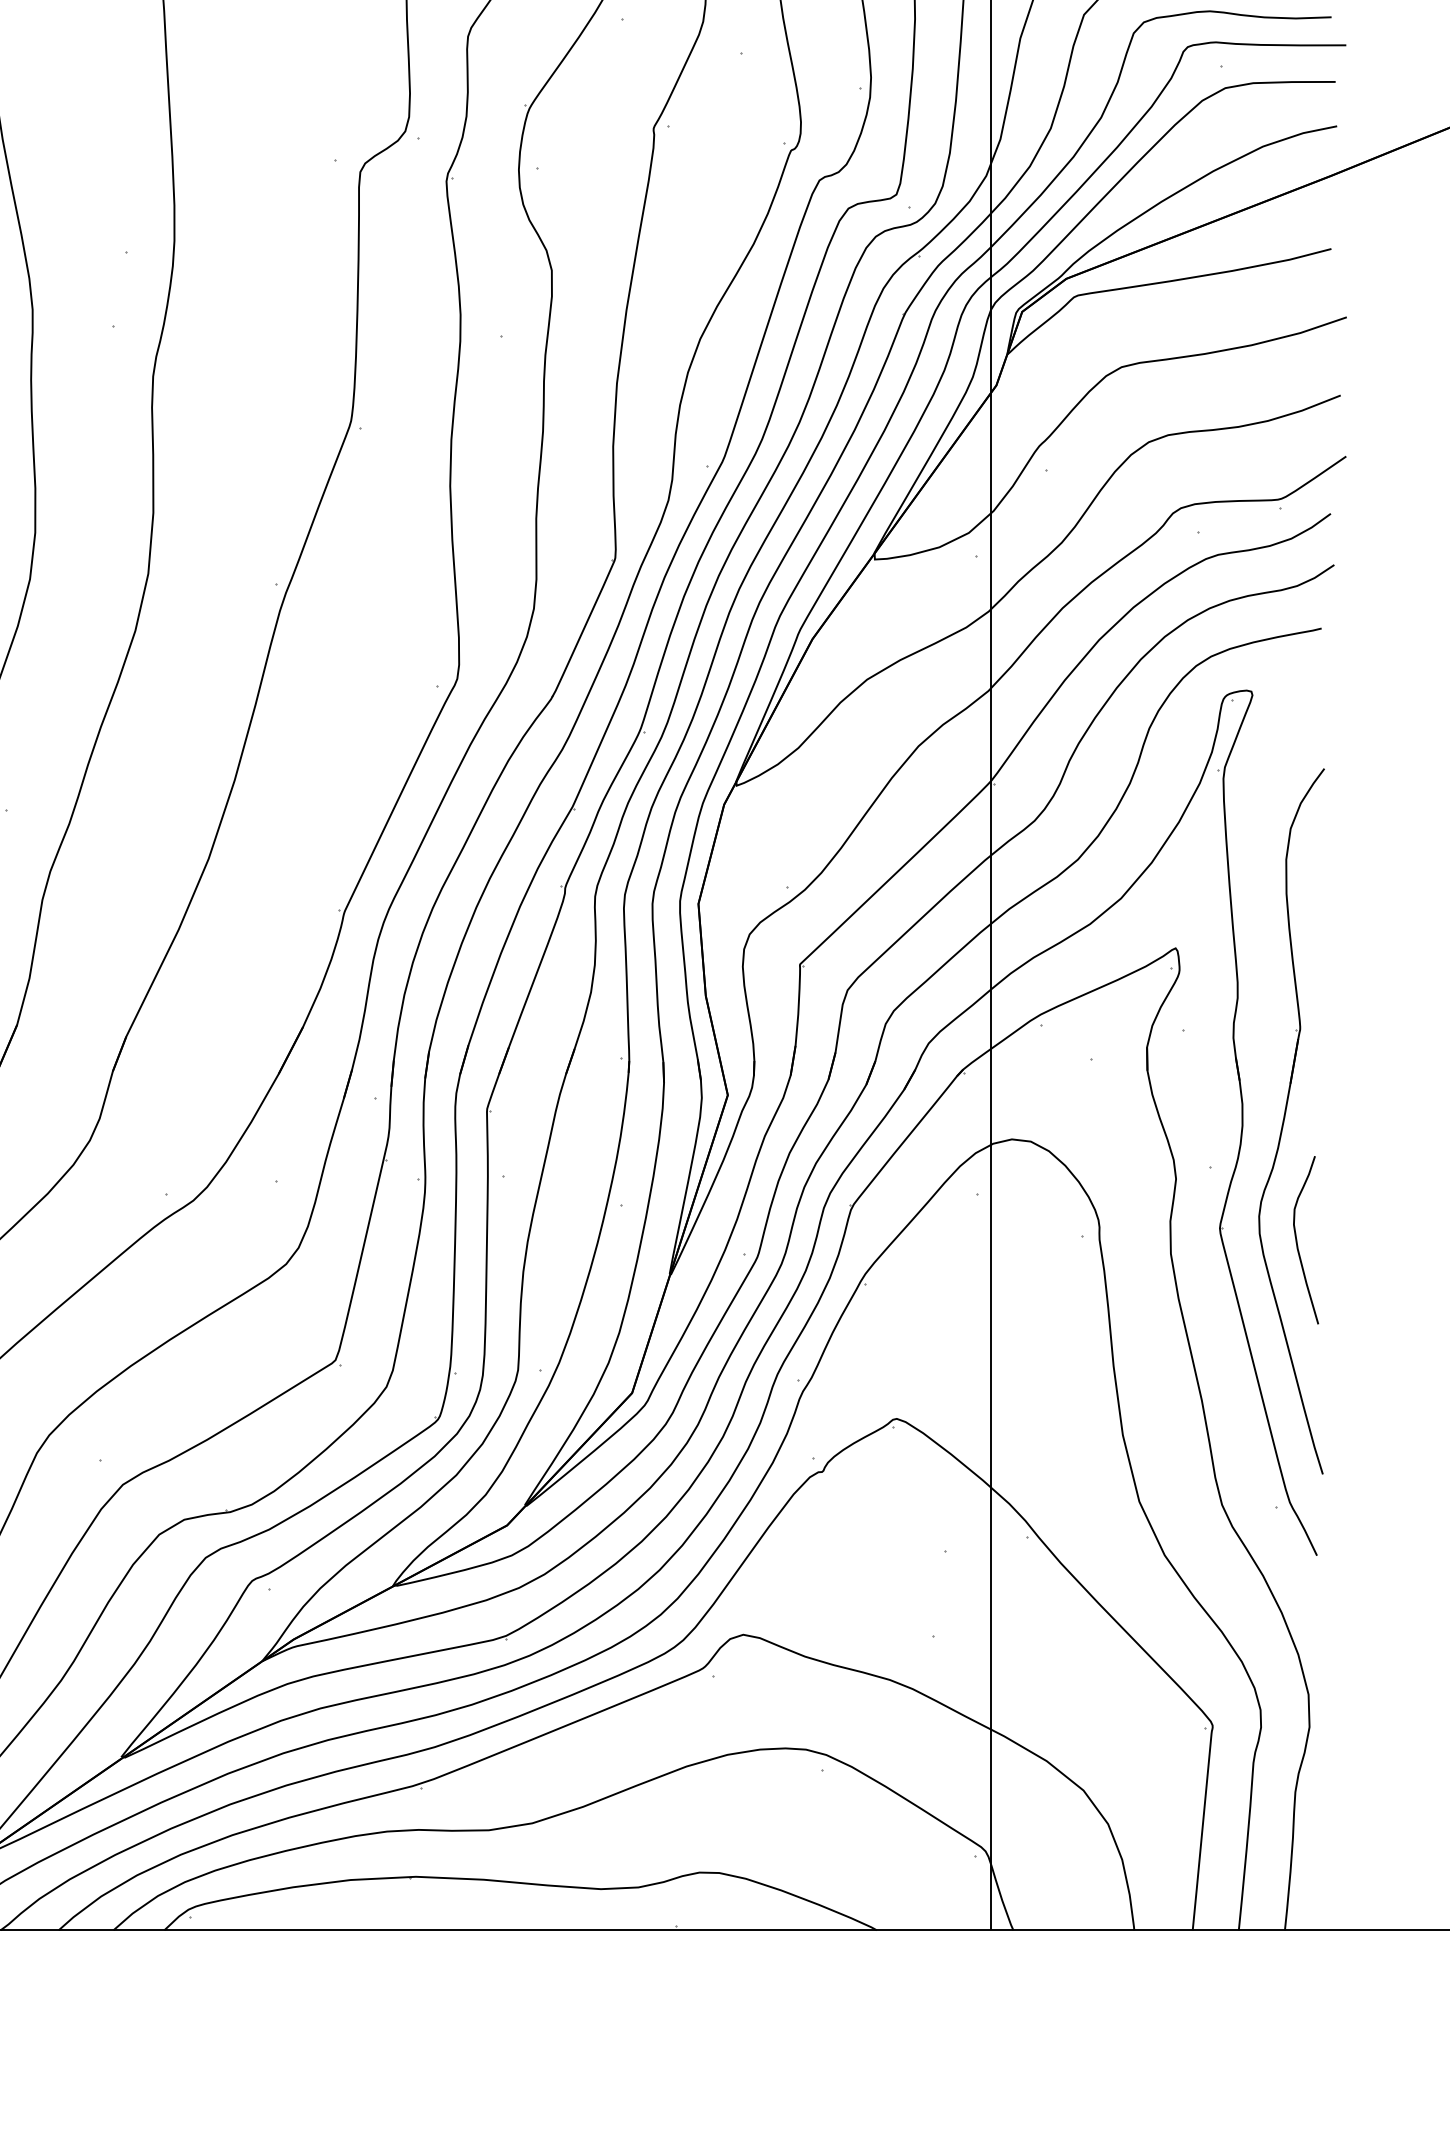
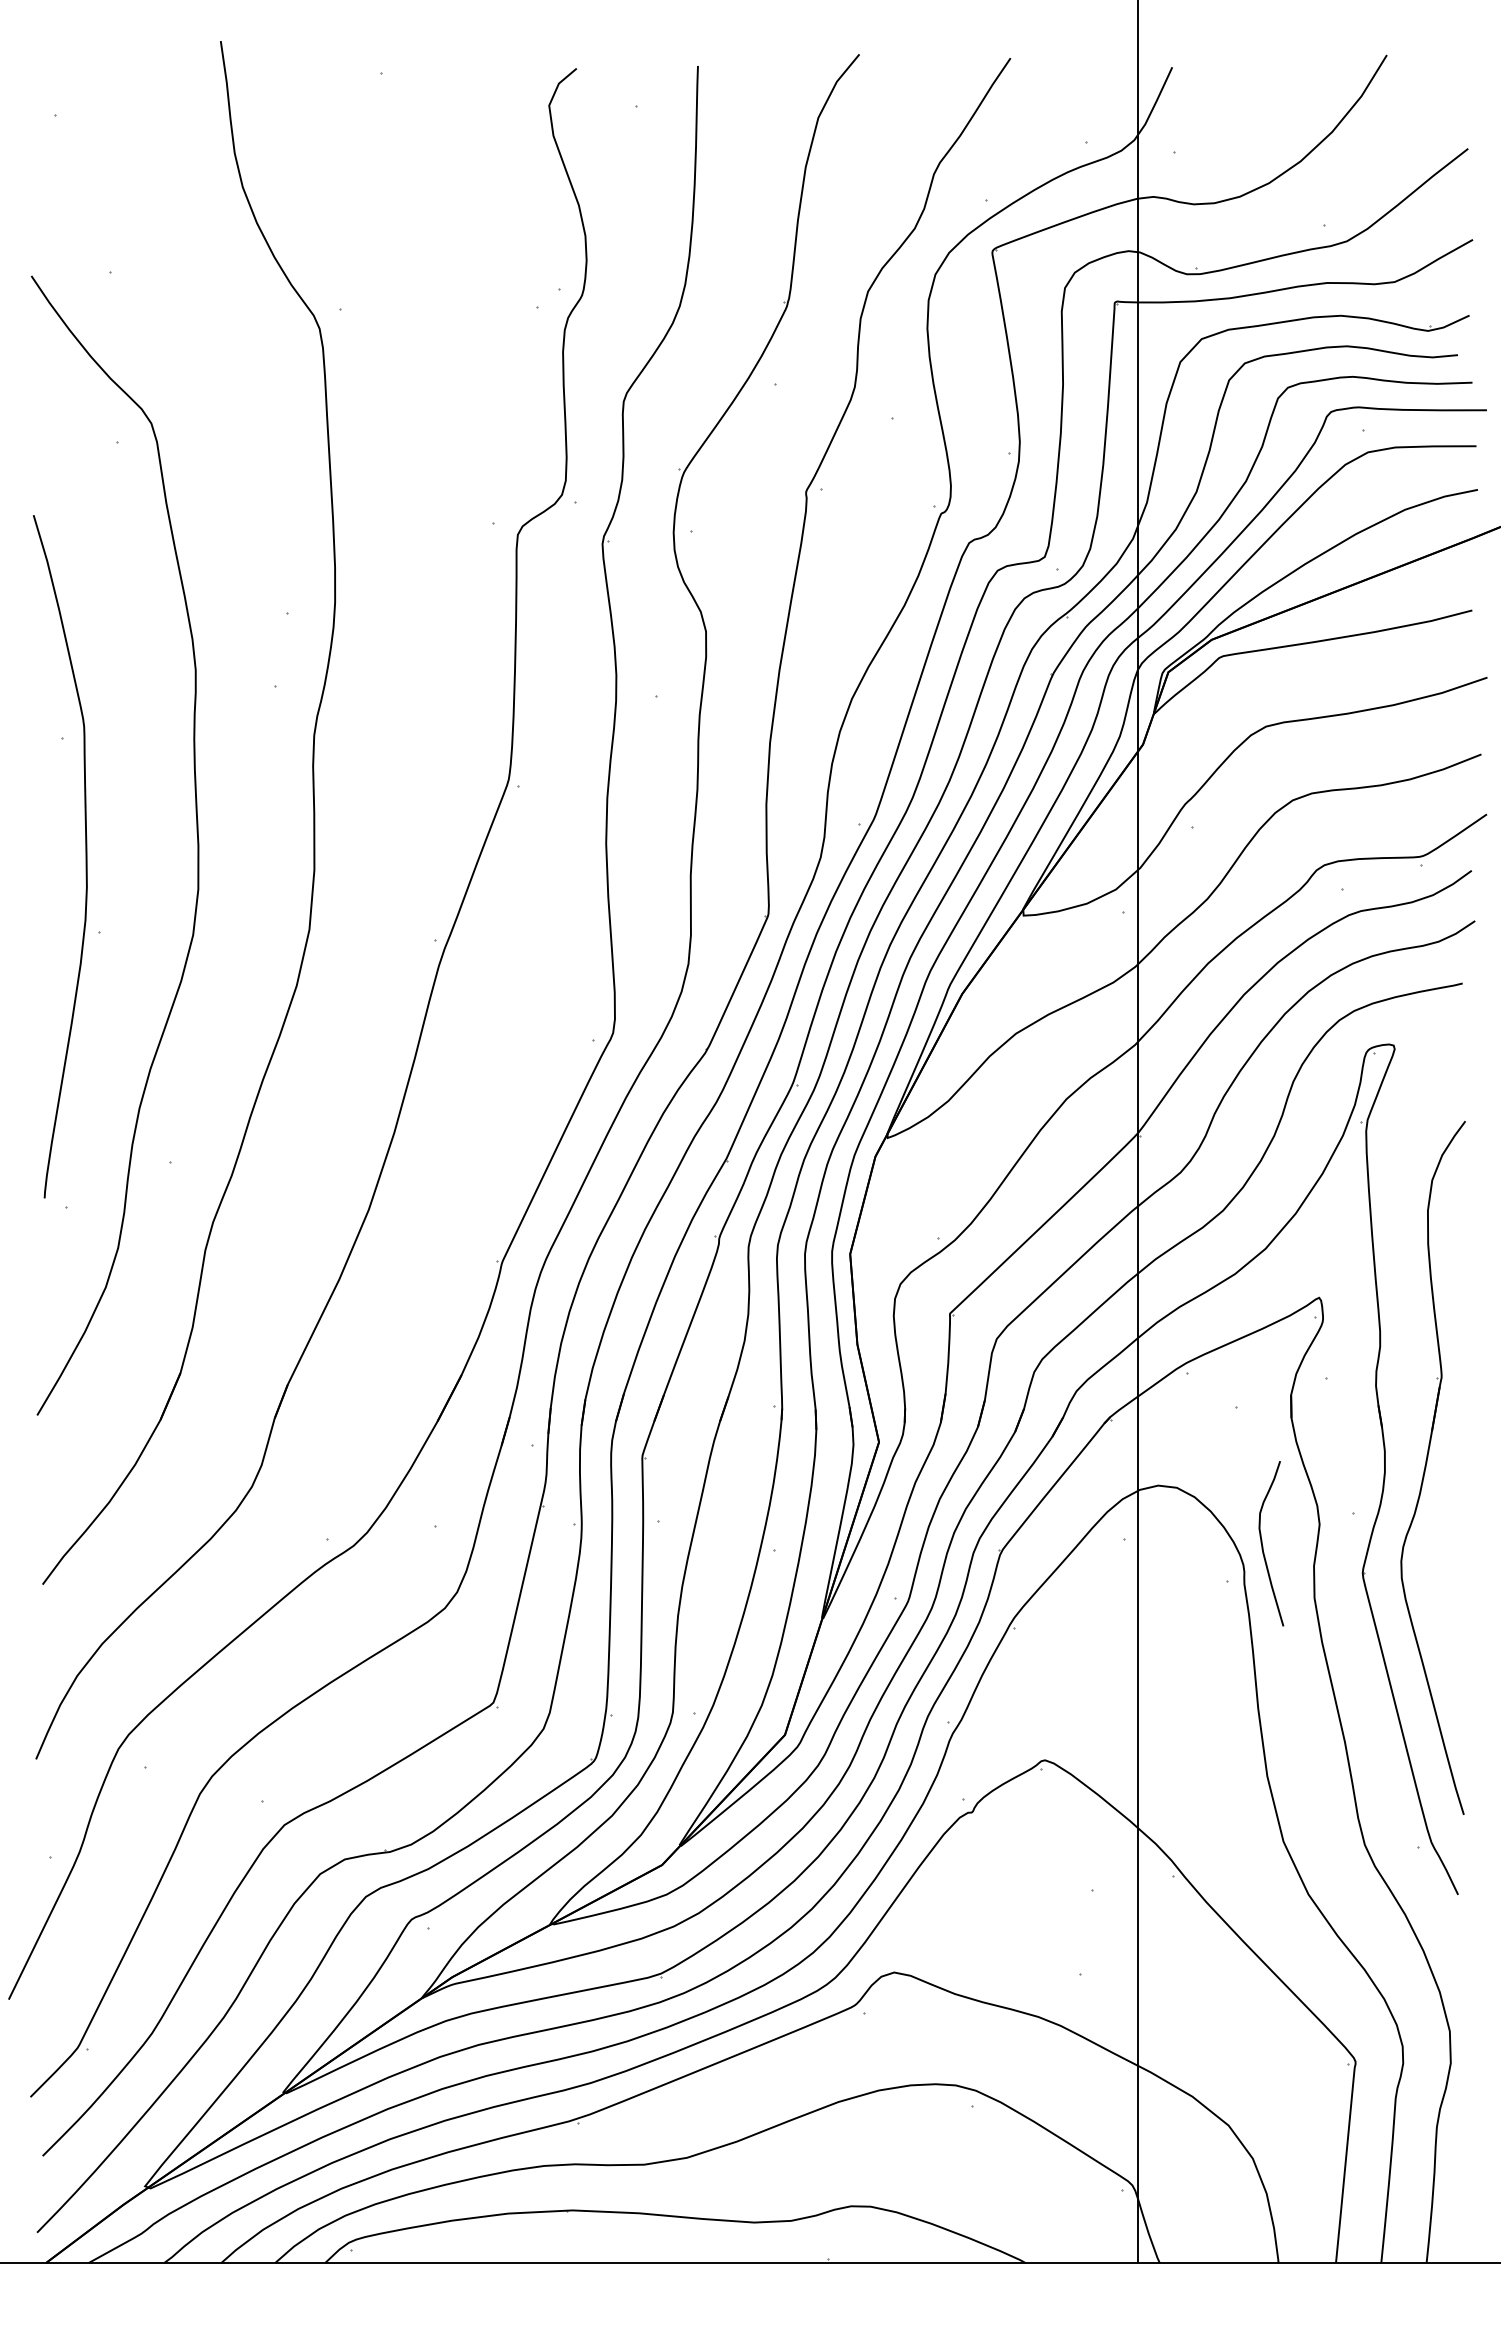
curve: (1298, 1243) -> (1263, 1546), moved

